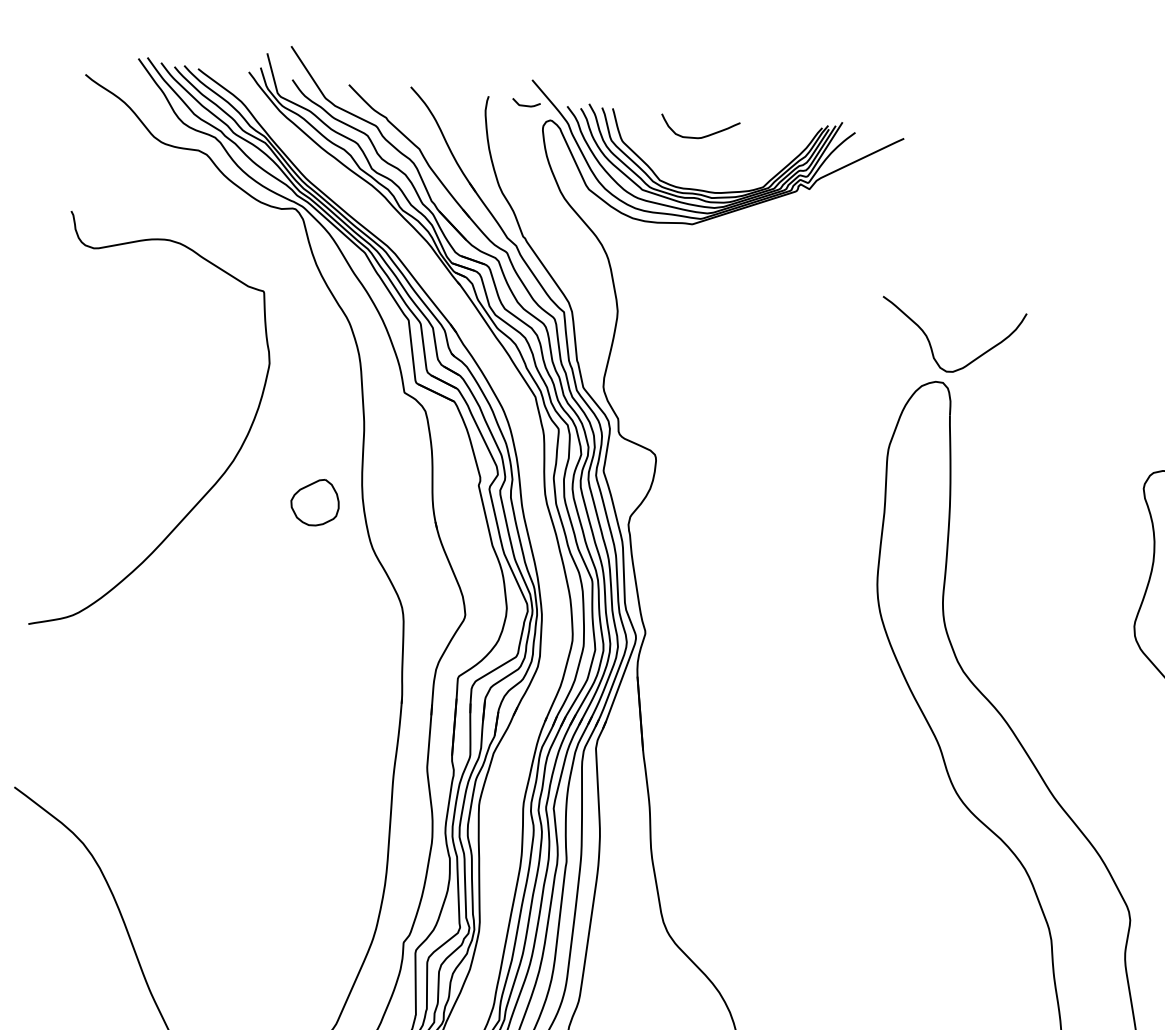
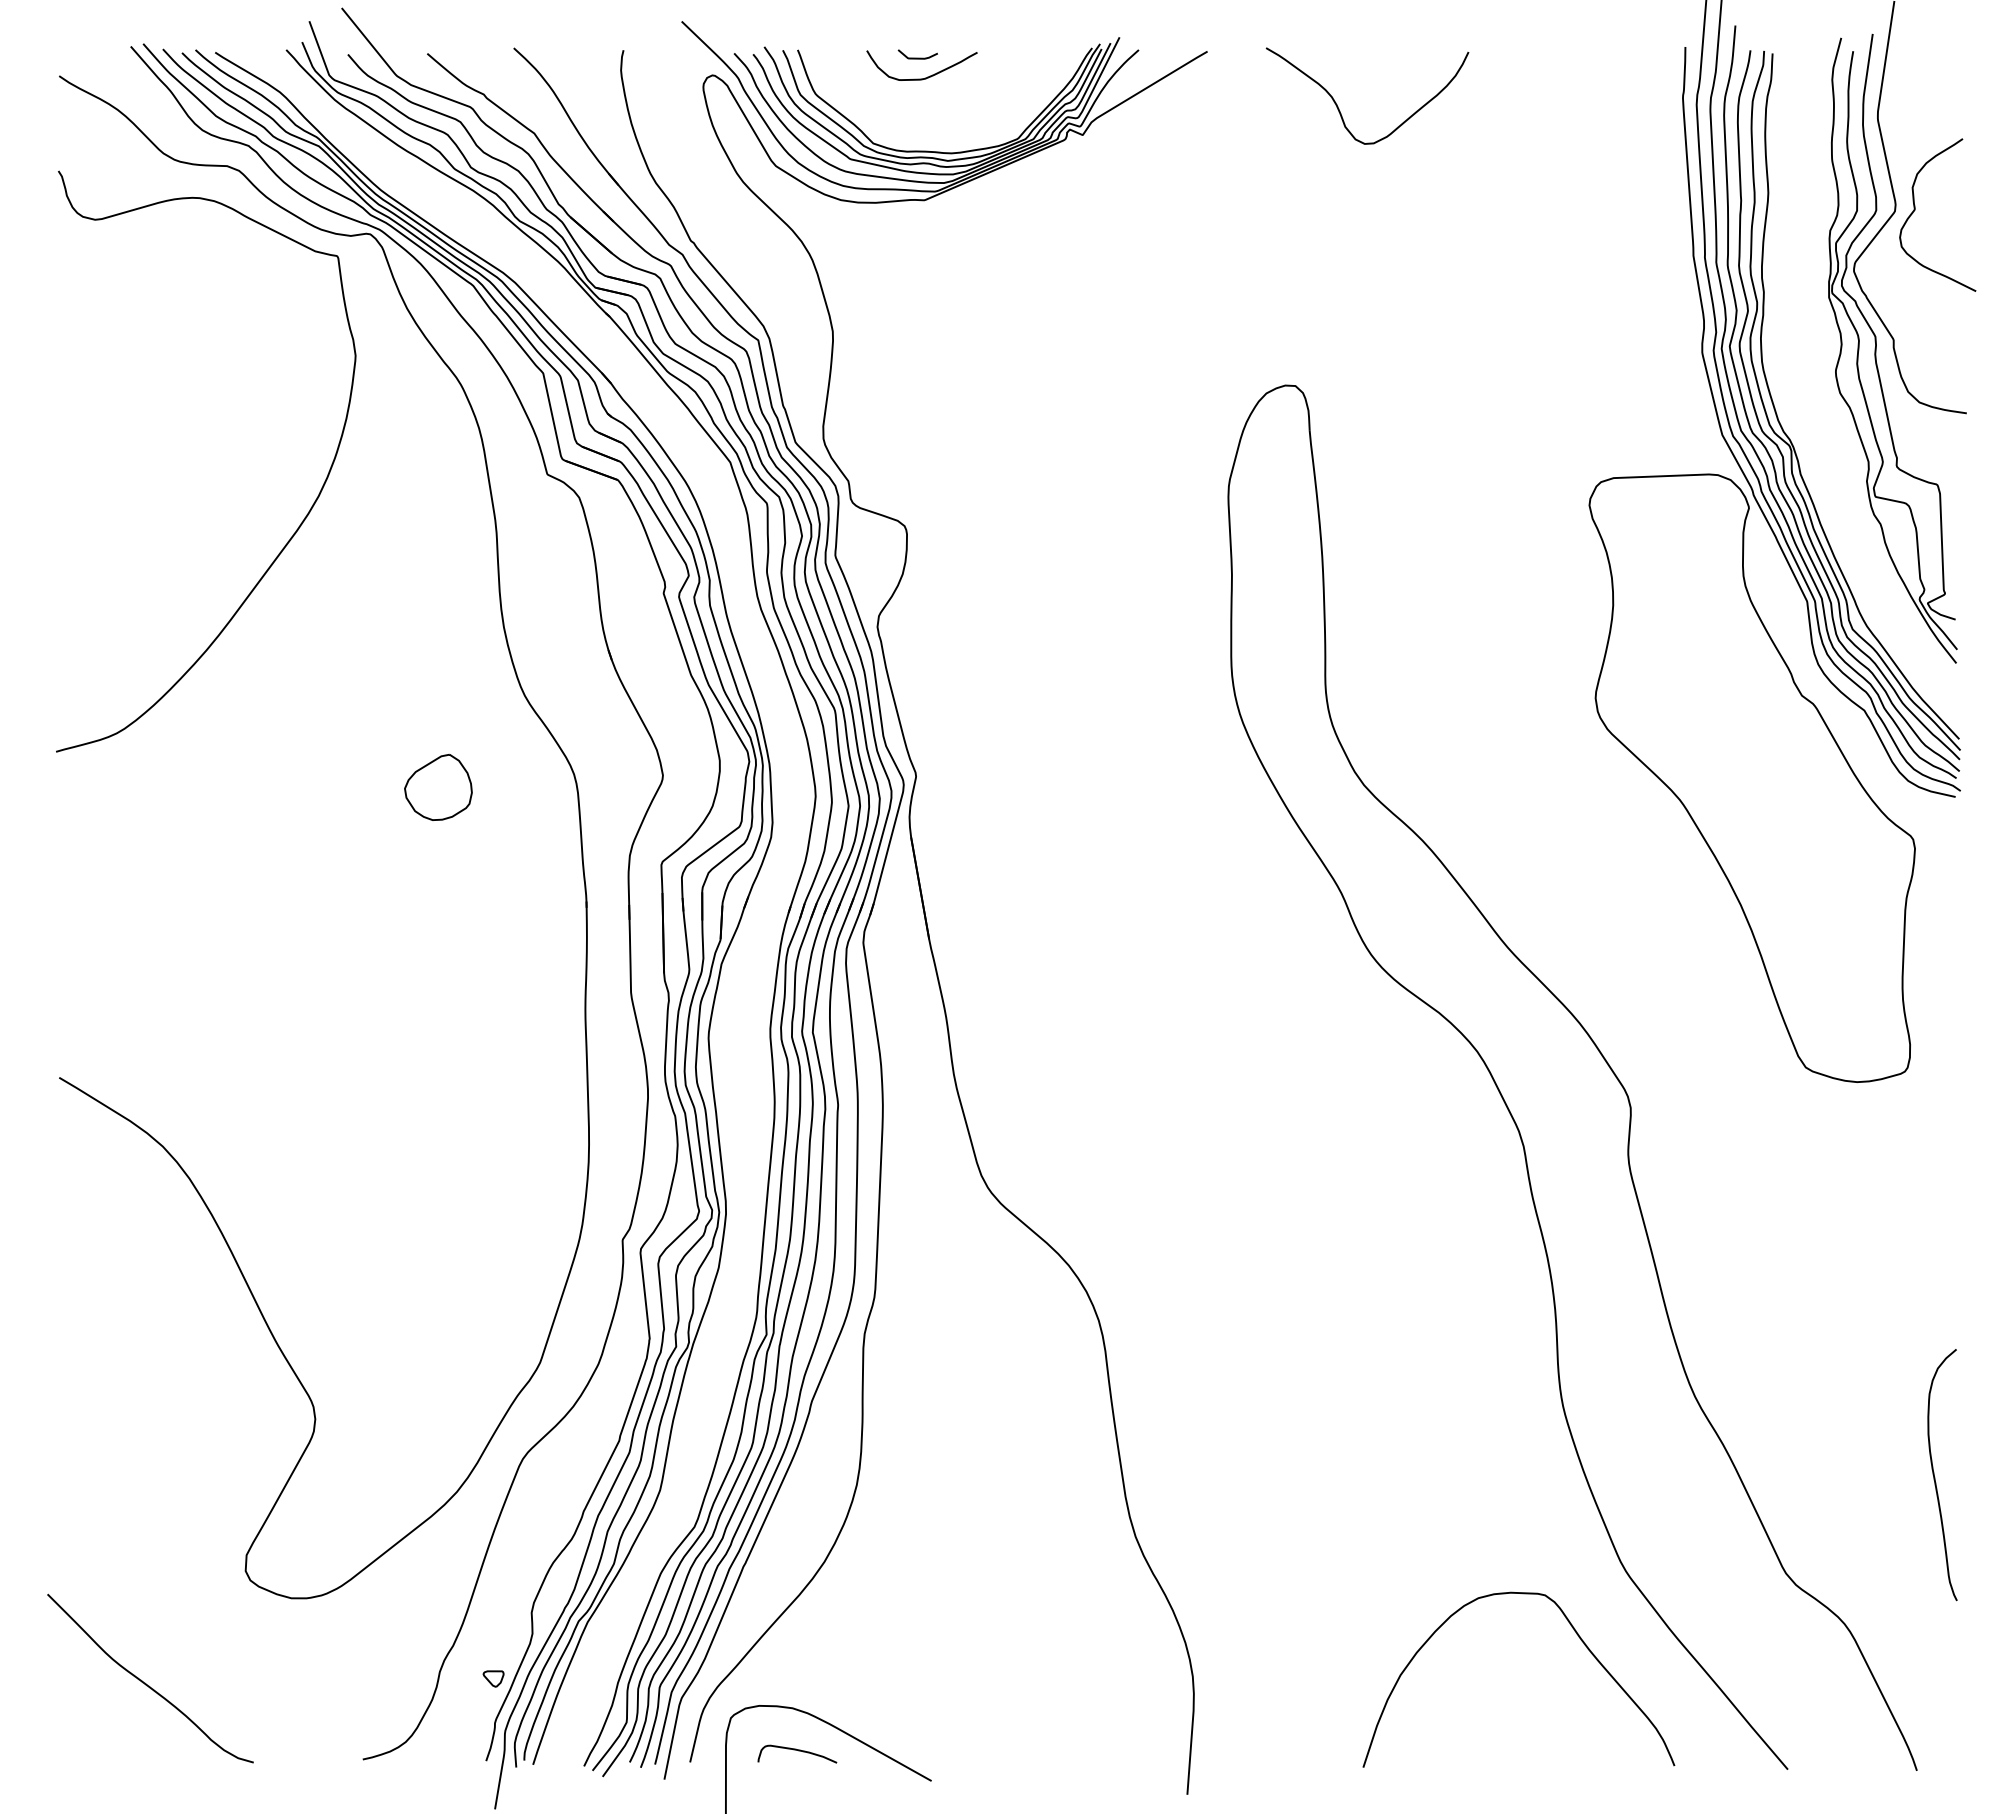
curve: (525, 105) -> (917, 57), moved
curve: (931, 344) -> (1339, 108), moved
curve: (218, 479) -> (300, 523), moved
part: (315, 502) -> (438, 787), moved

